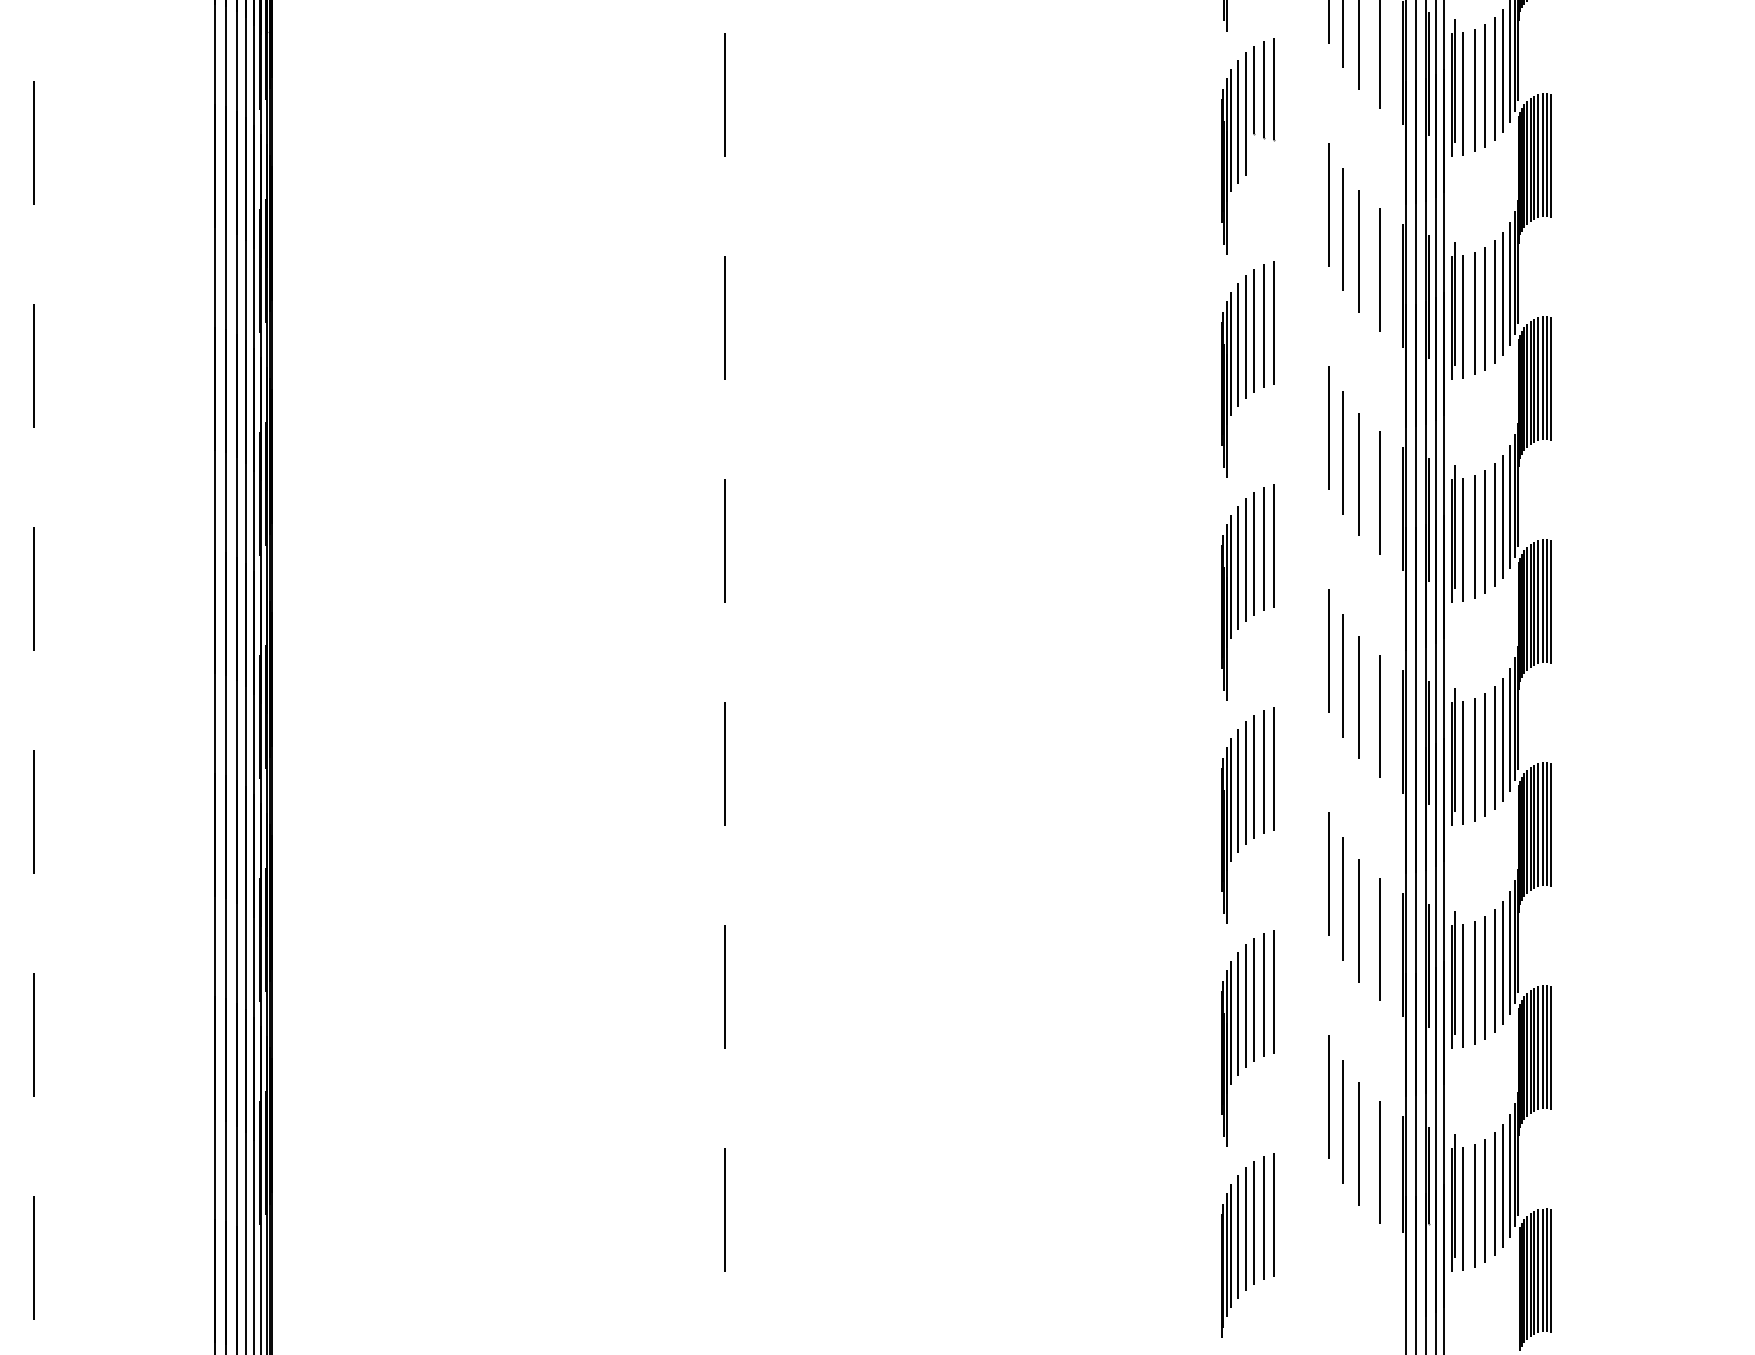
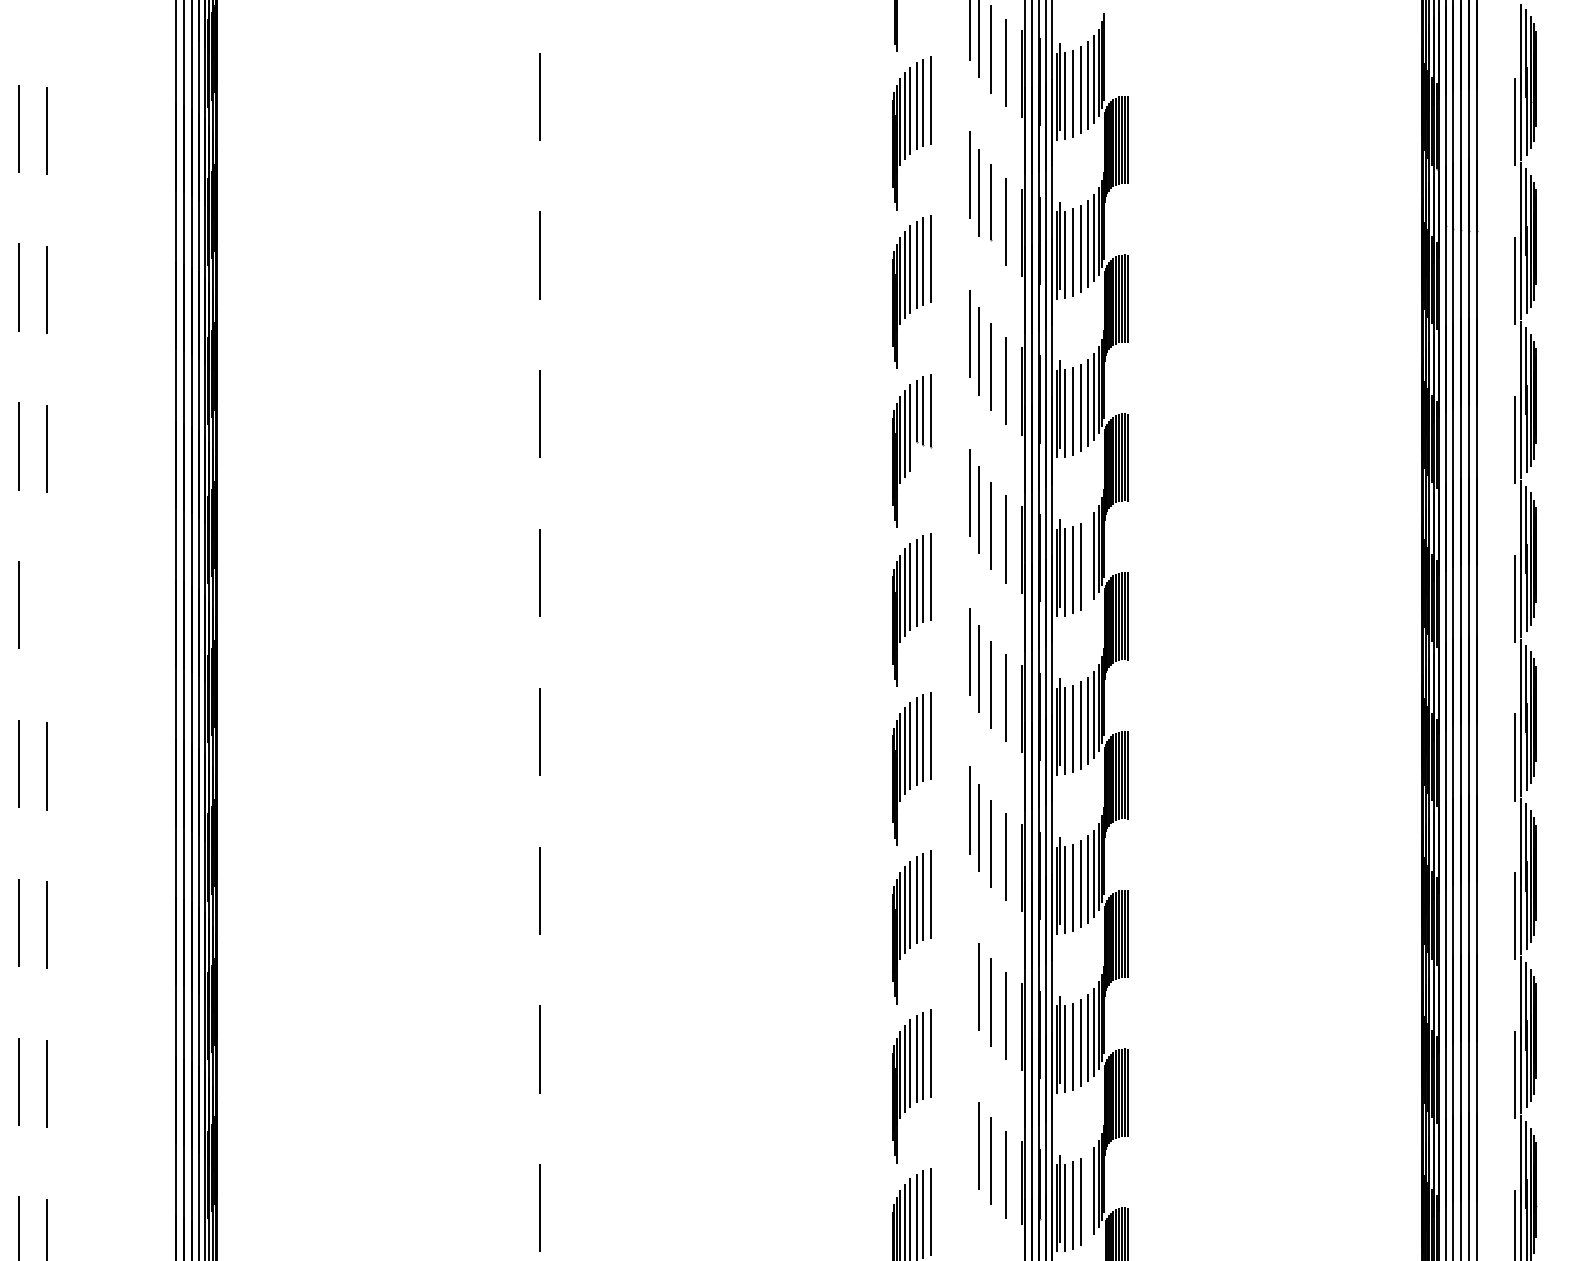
line: (1494, 301) -> (1087, 561), removed
line: (32, 365) -> (46, 607), removed
line: (1328, 874) -> (969, 969), removed
line: (1328, 1097) -> (969, 1128), removed
line: (1494, 1194) -> (1087, 1197), removed

